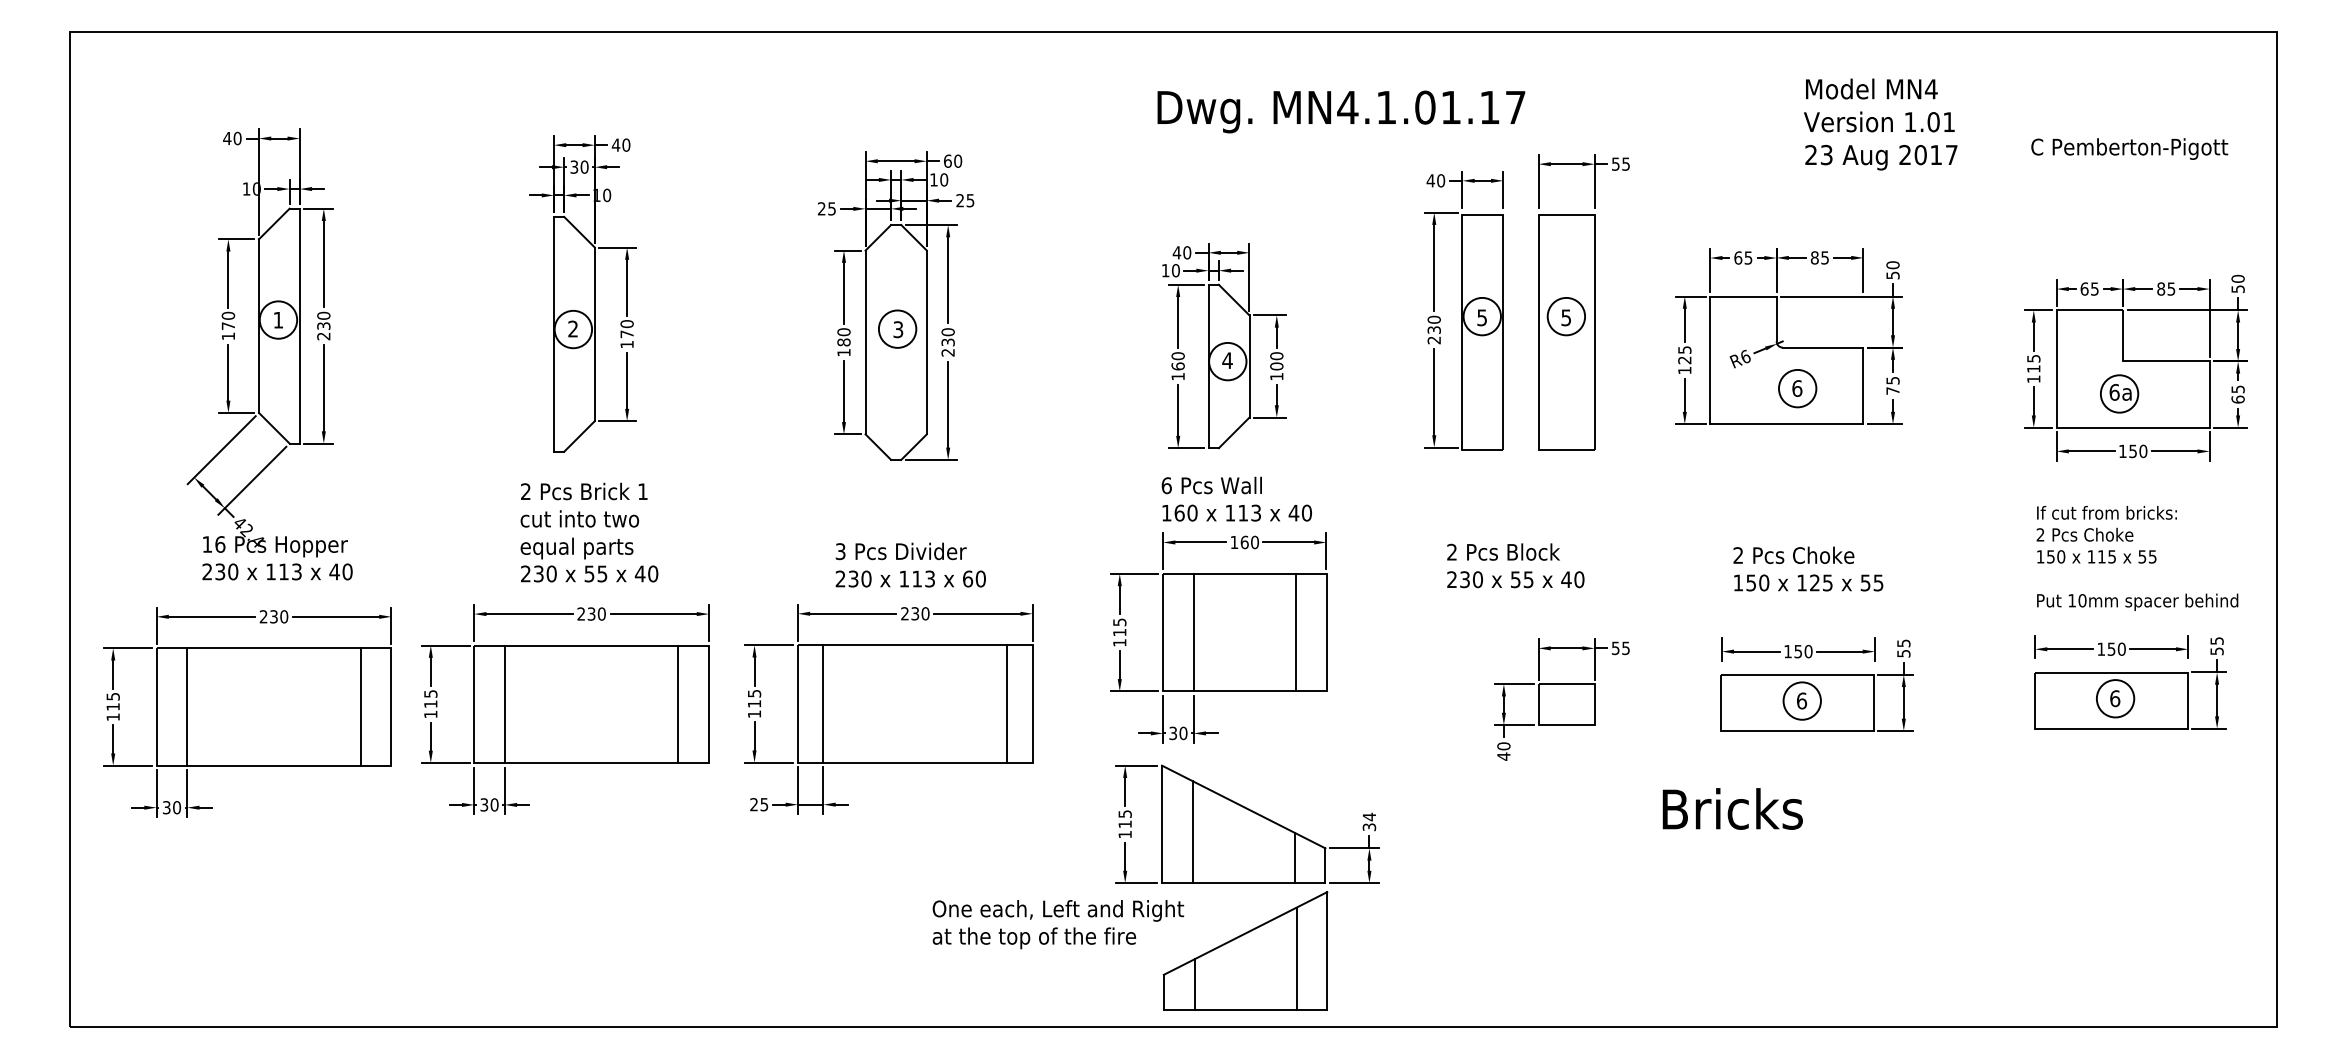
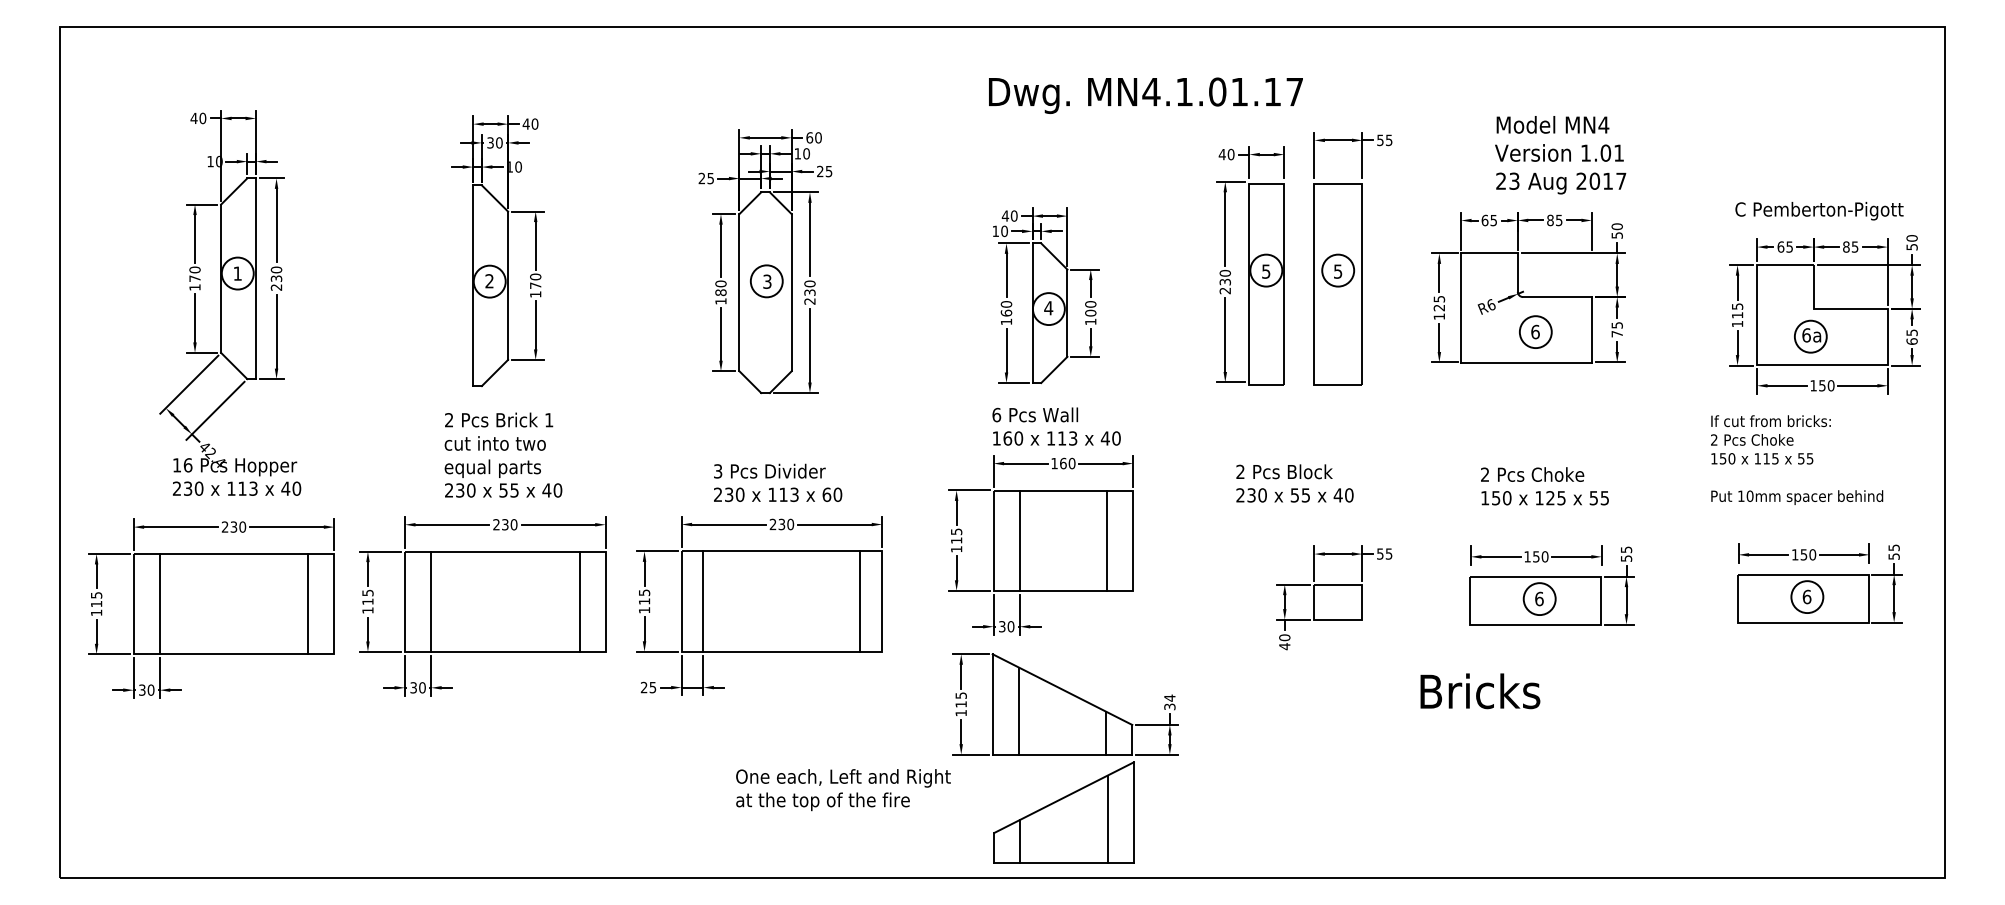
text: (1880, 124) -> (1560, 155), moved
text: (2129, 148) -> (1819, 210), moved
text: (2137, 557) -> (1797, 459), moved
text: (1058, 924) -> (843, 789), moved

